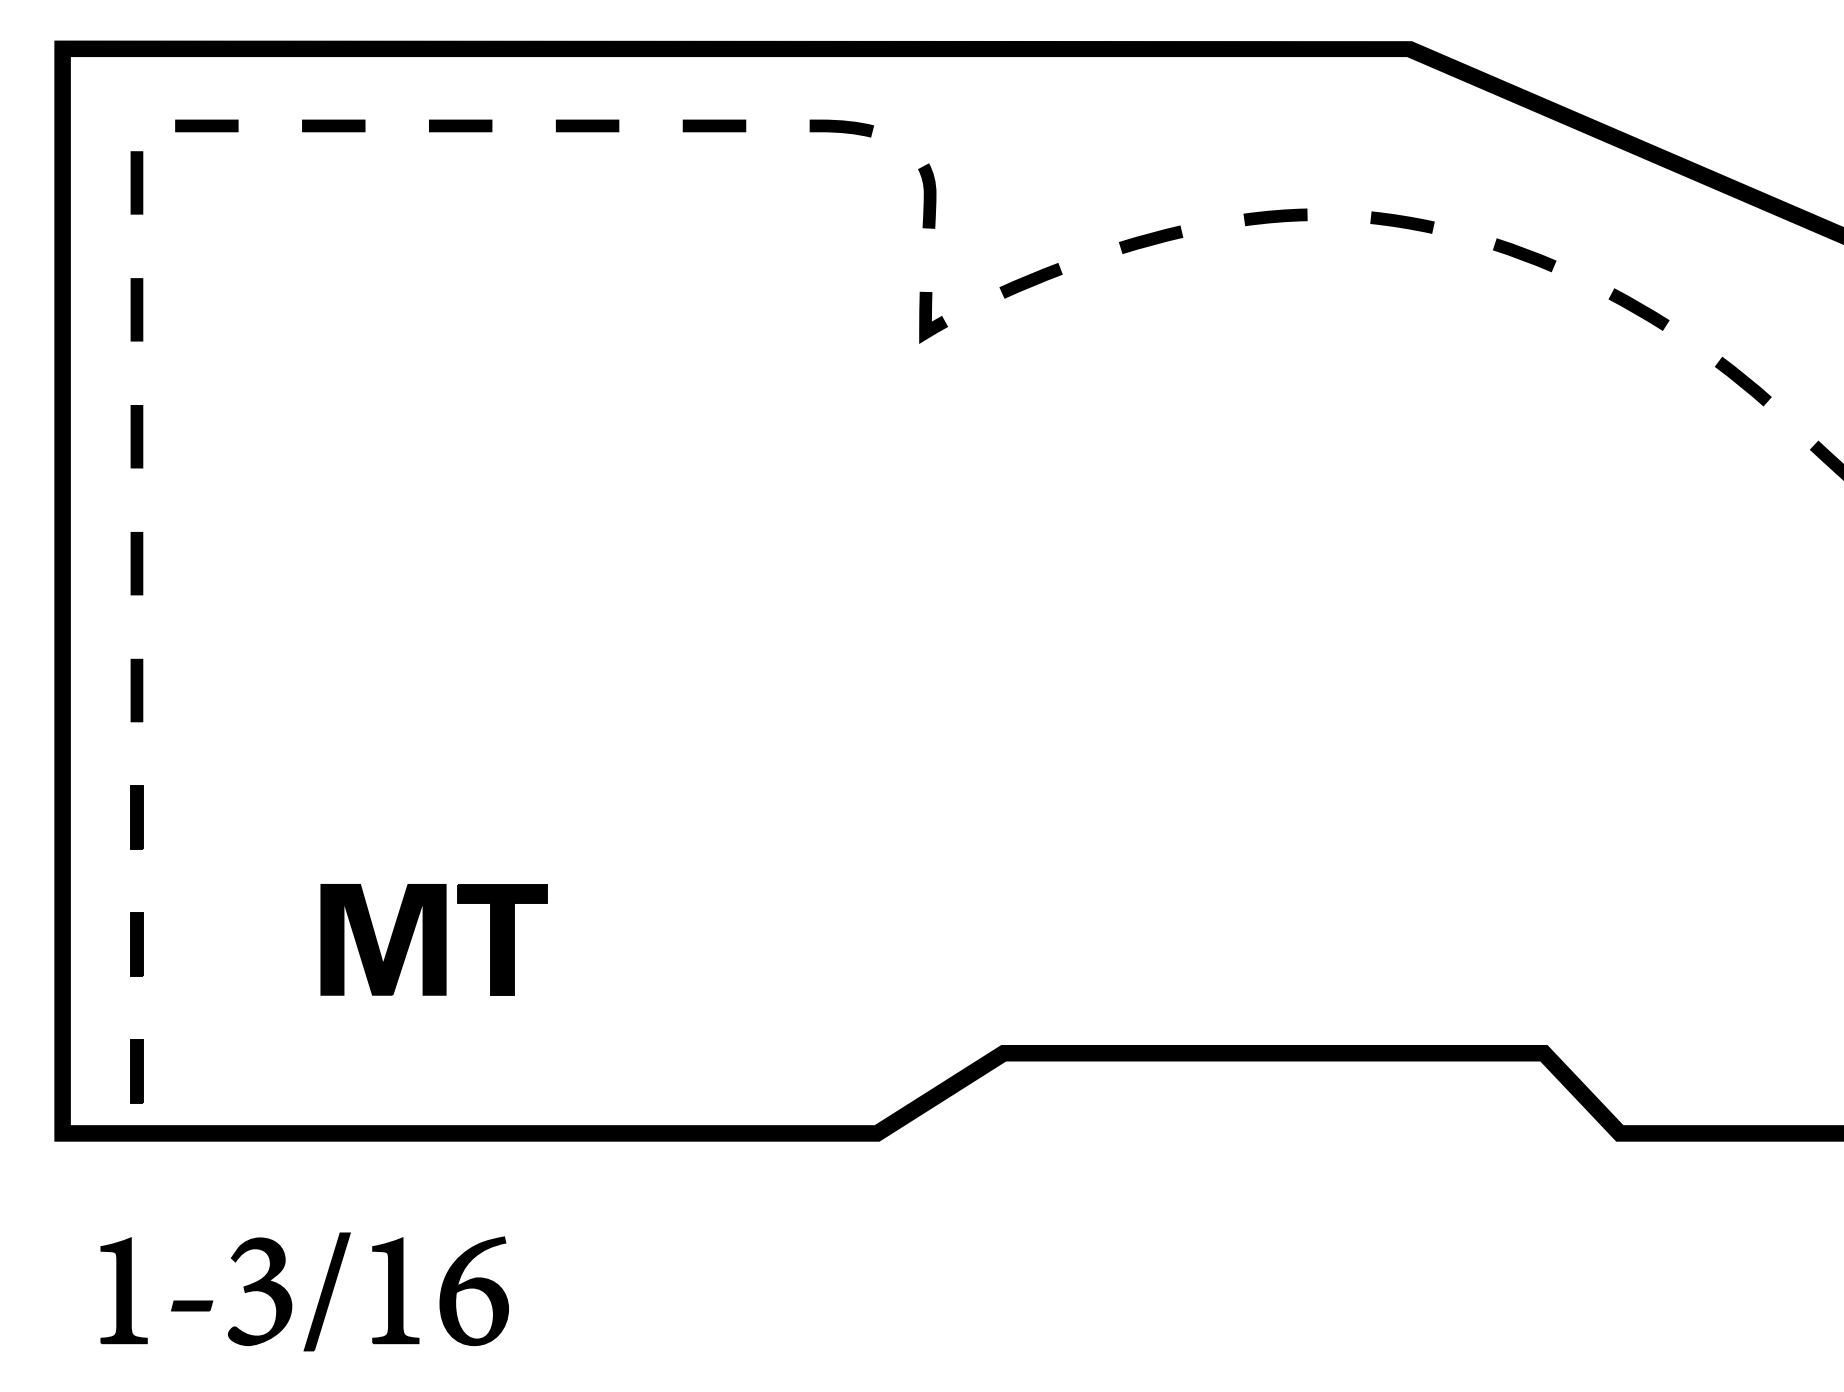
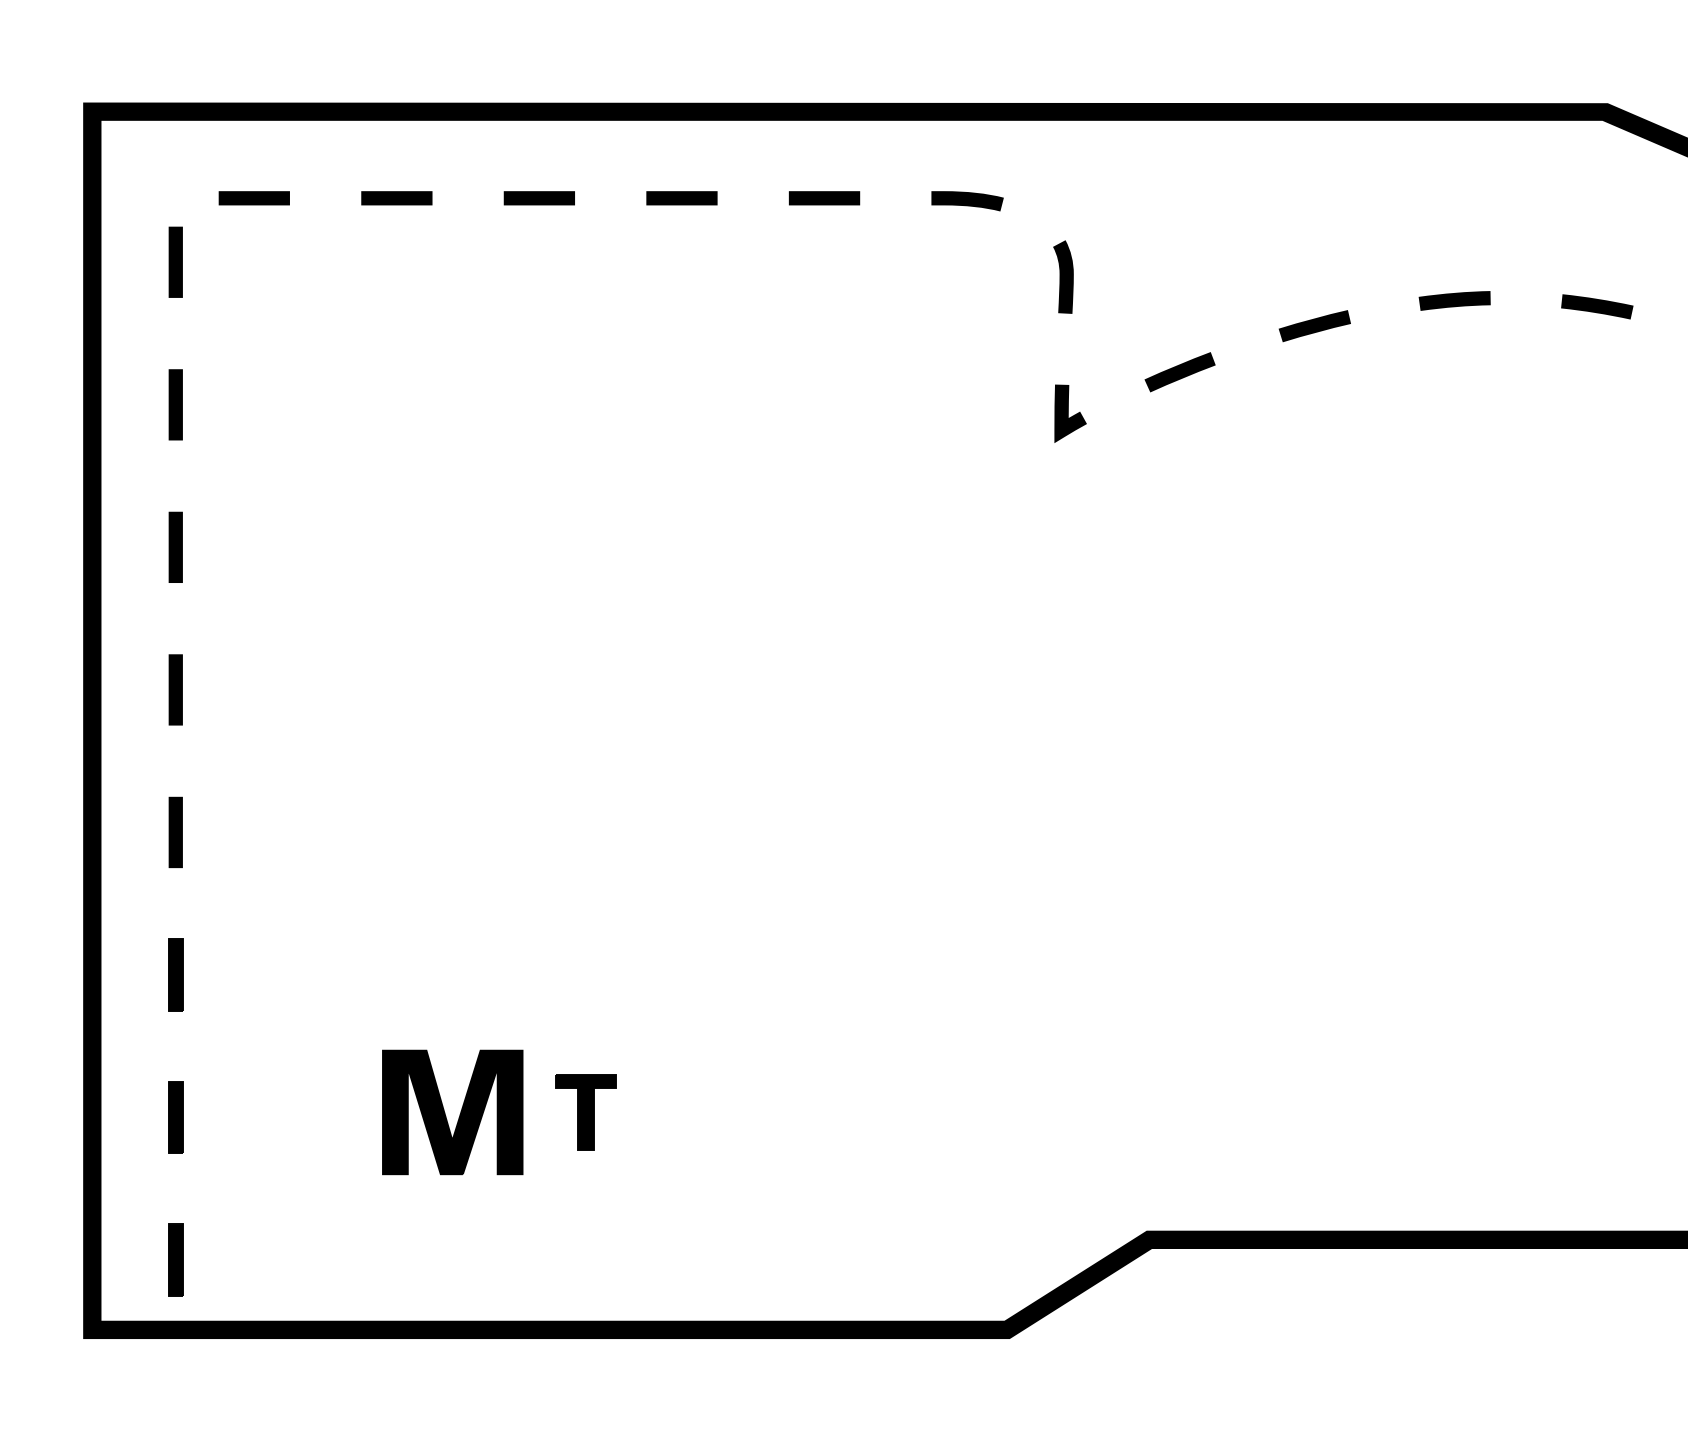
part: (502, 939) -> (586, 1112), size x0.6

